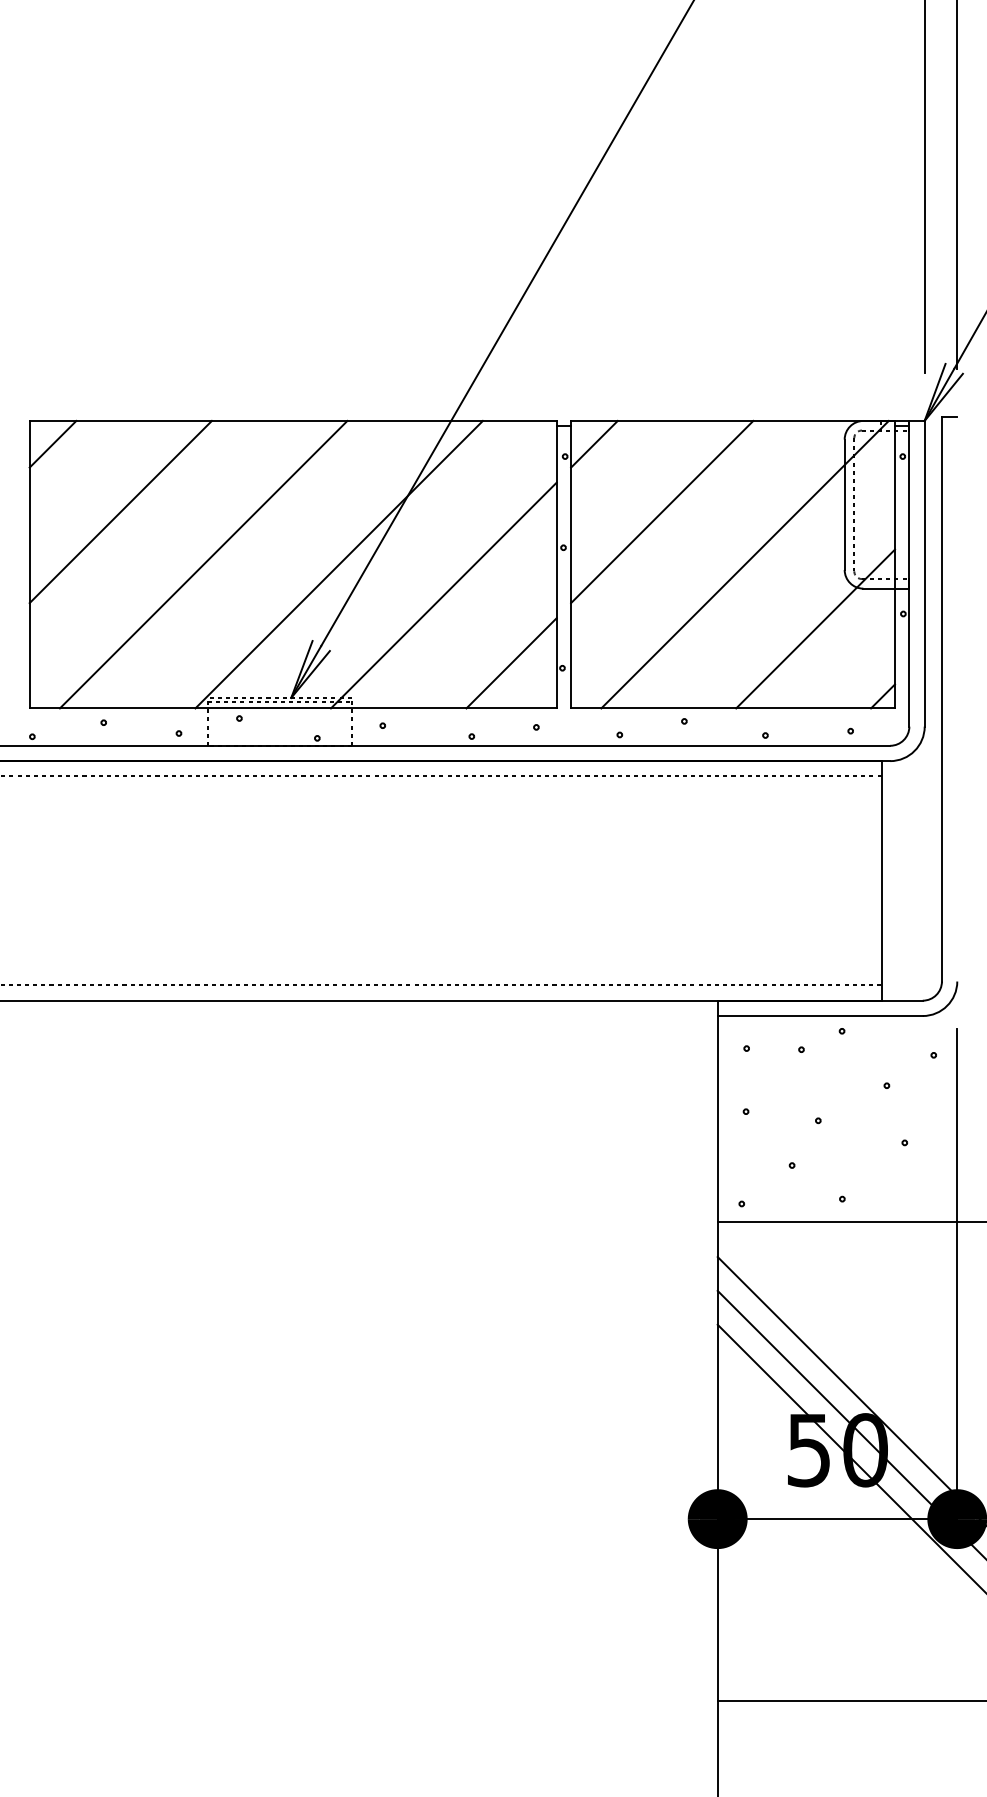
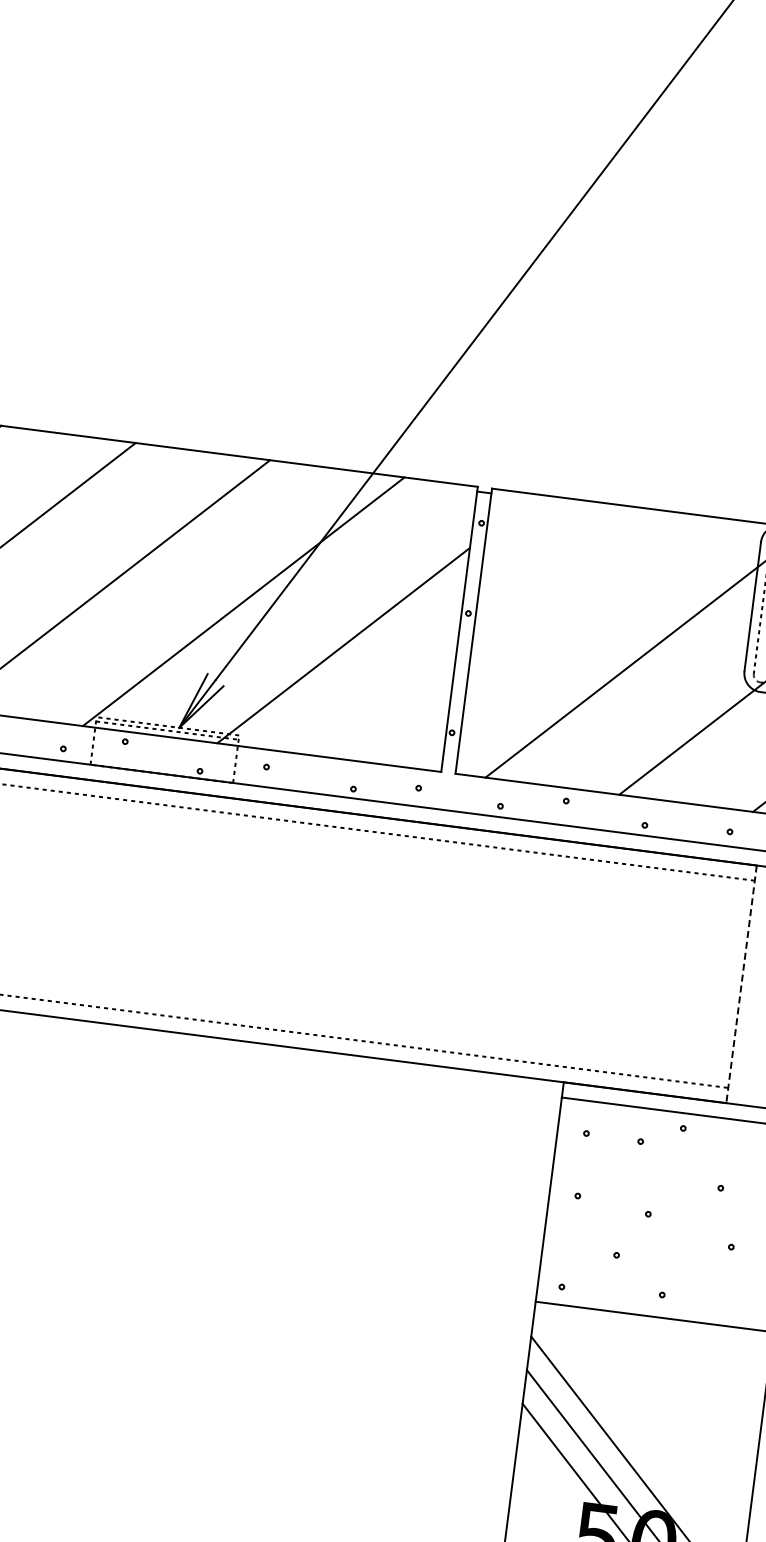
line: (594, 443) -> (512, 513), removed
line: (662, 511) -> (571, 590), removed
line: (511, 663) -> (402, 721), removed
line: (881, 880) -> (741, 983), solid -> dashed

